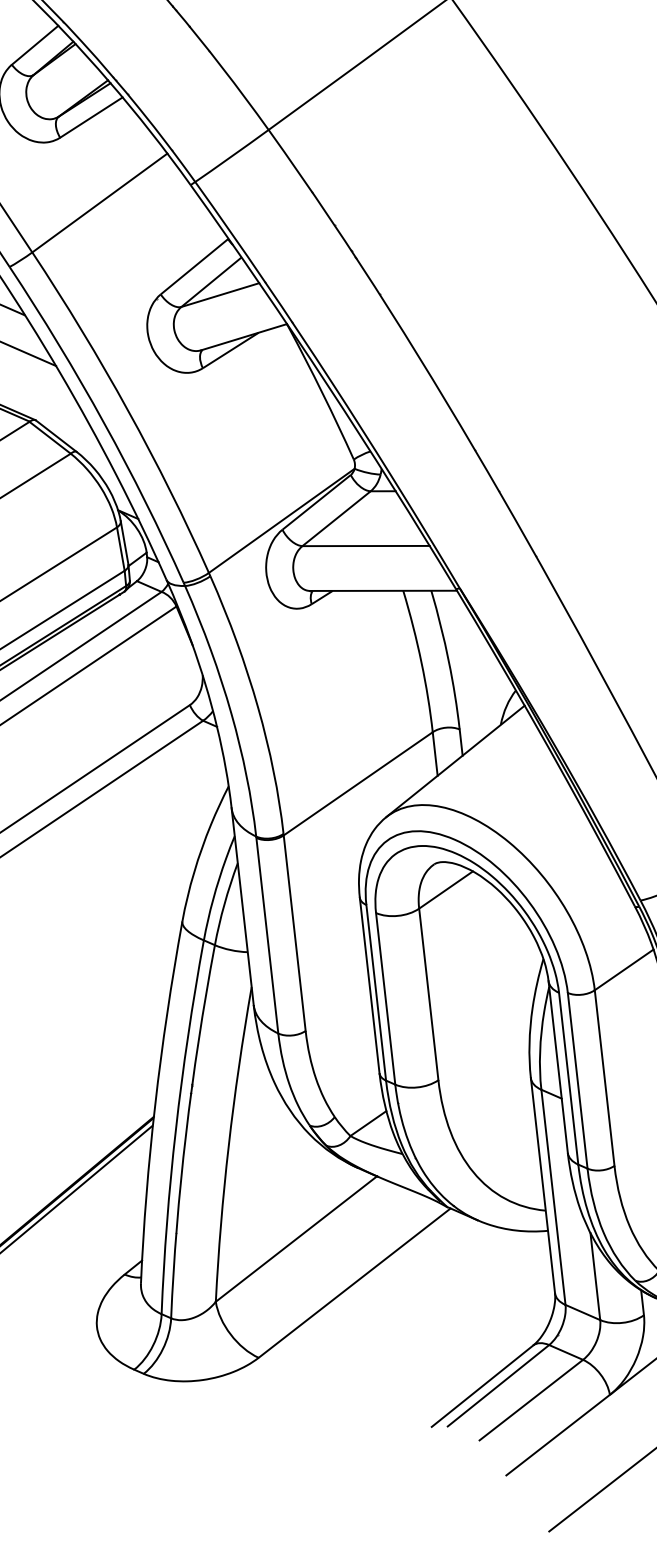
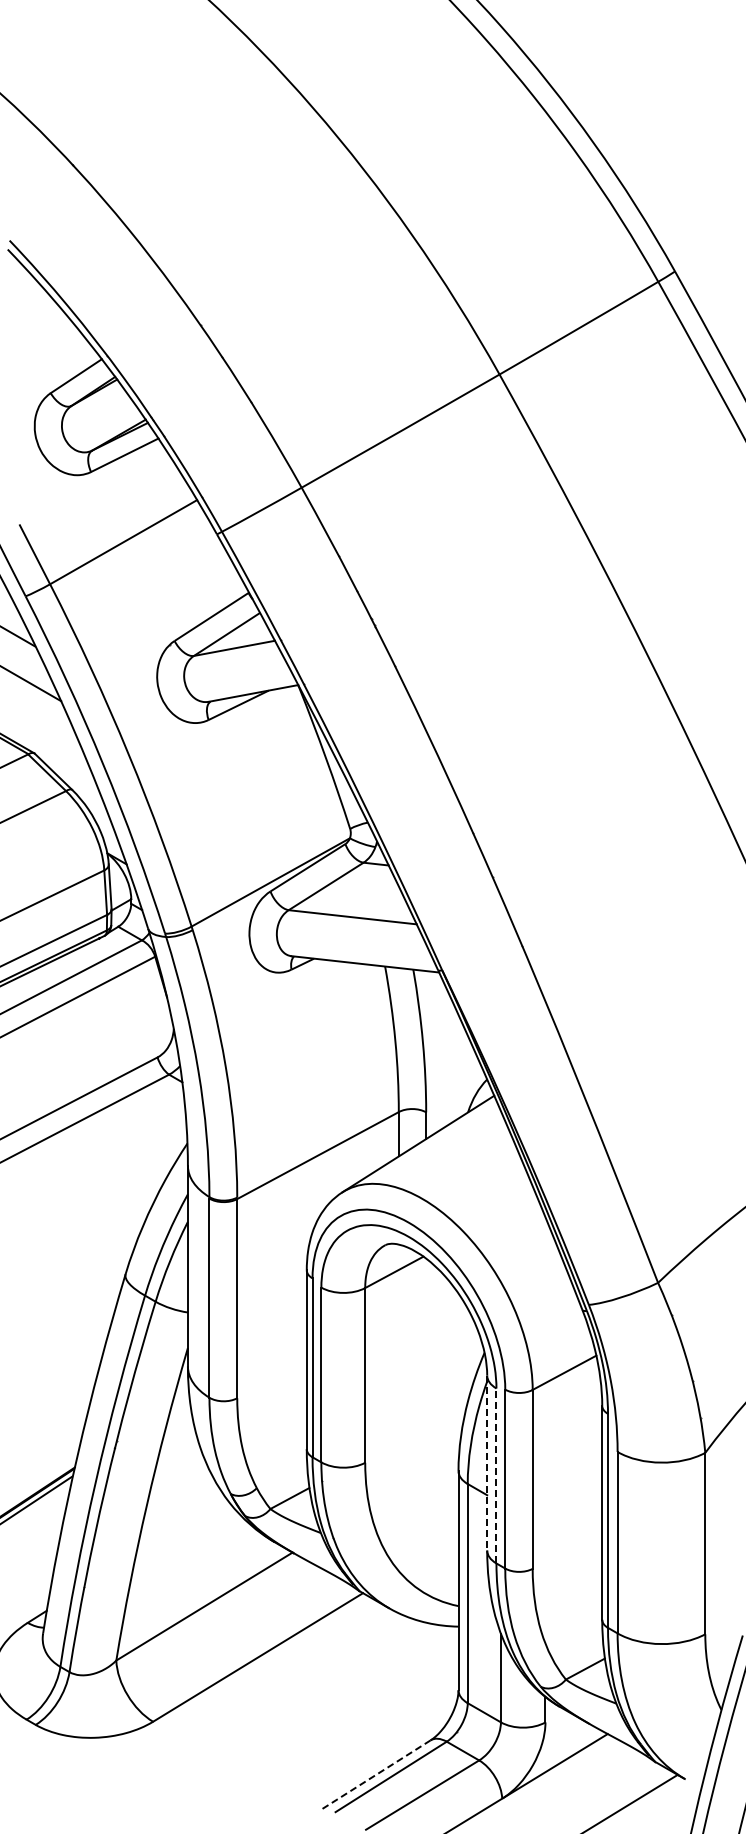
line: (558, 1067) -> (487, 1463), solid -> dashed
line: (568, 1078) -> (496, 1475), solid -> dashed
line: (482, 1386) -> (375, 1775), solid -> dashed

